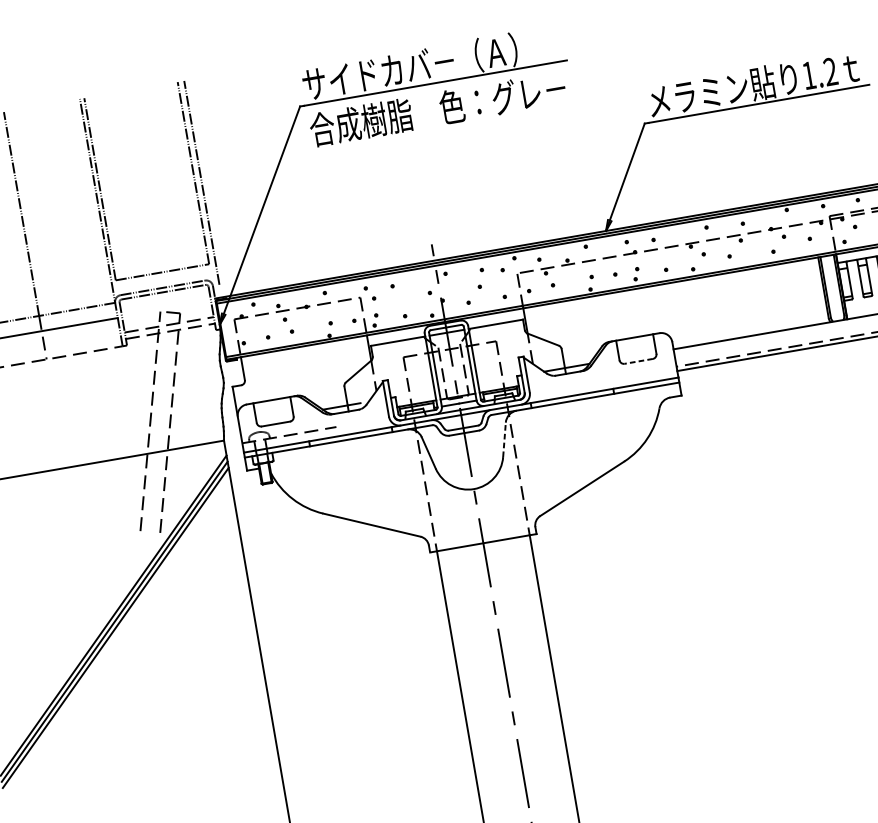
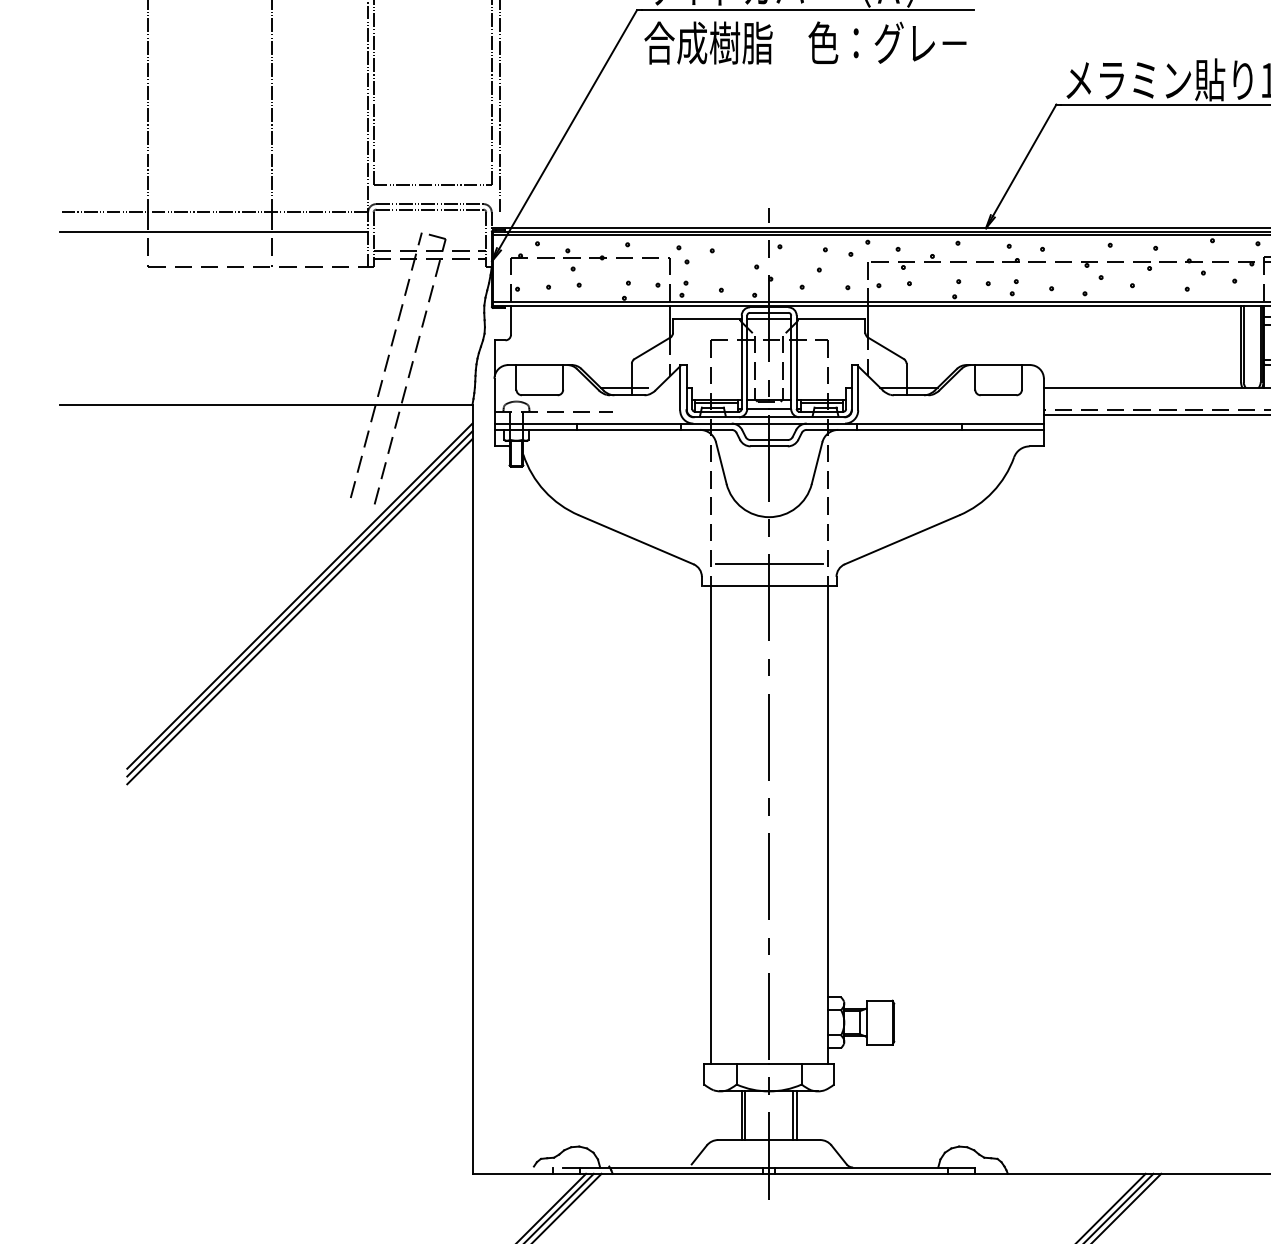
line: (638, 361) -> (998, 395), dashed -> solid
line: (504, 439) -> (817, 462), dashed -> solid
line: (479, 525) -> (768, 563), added

